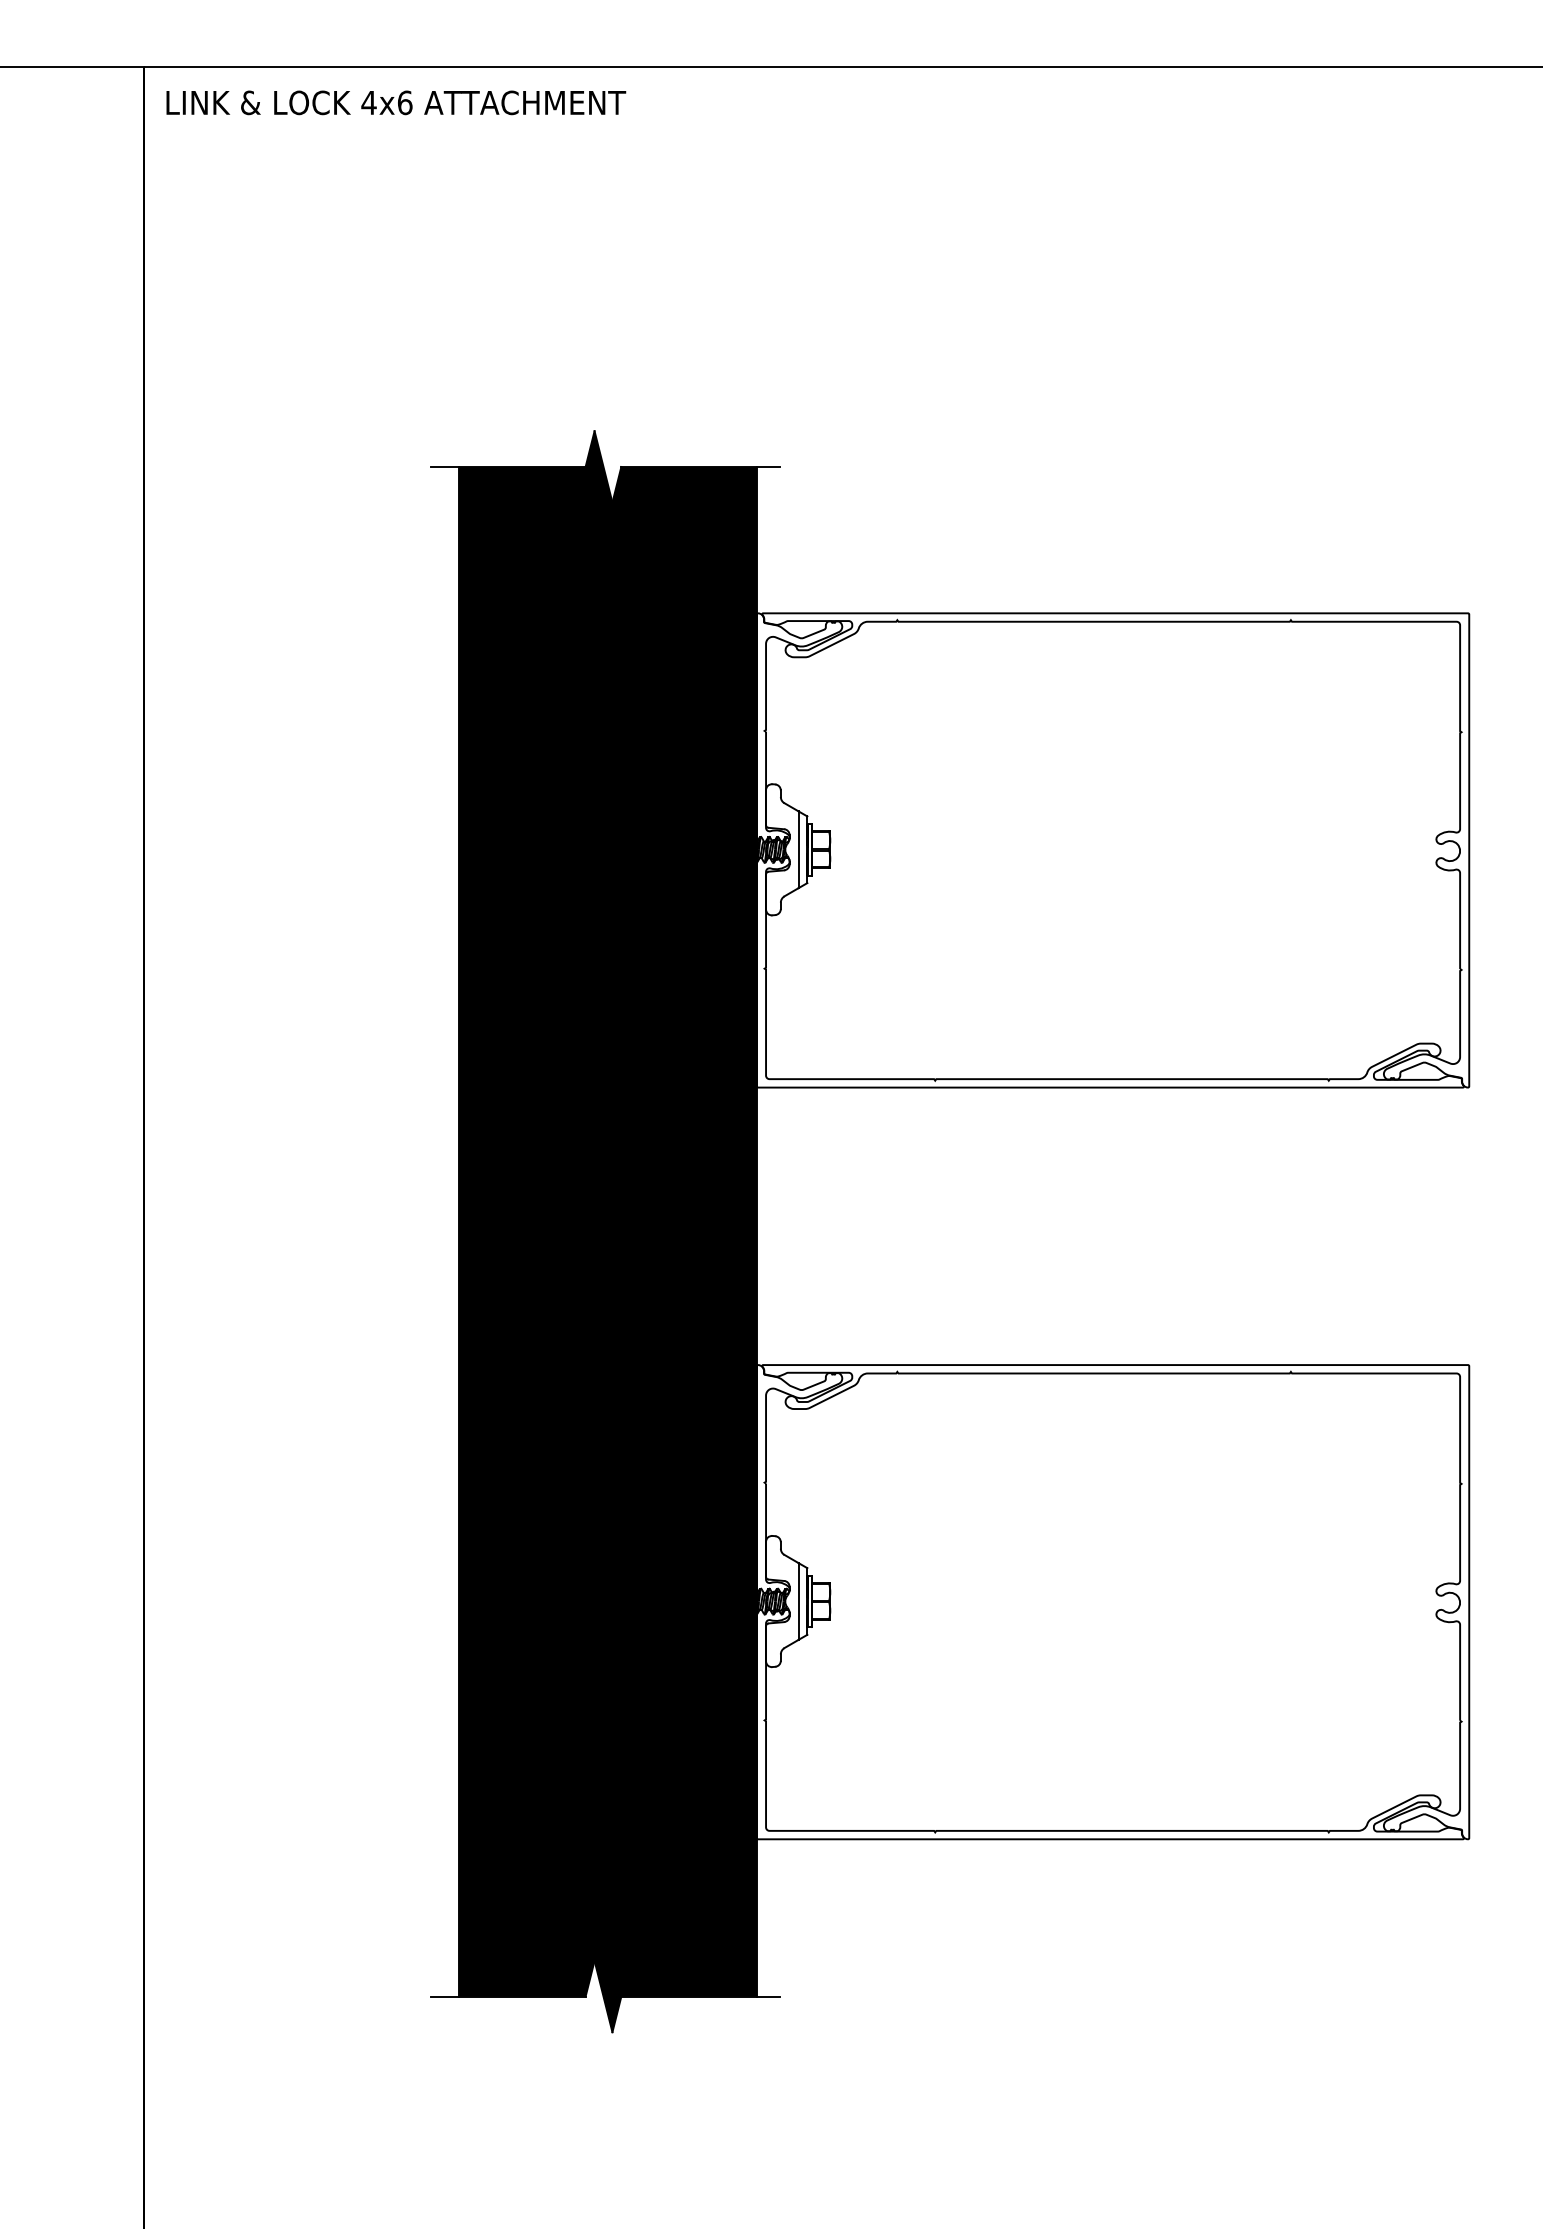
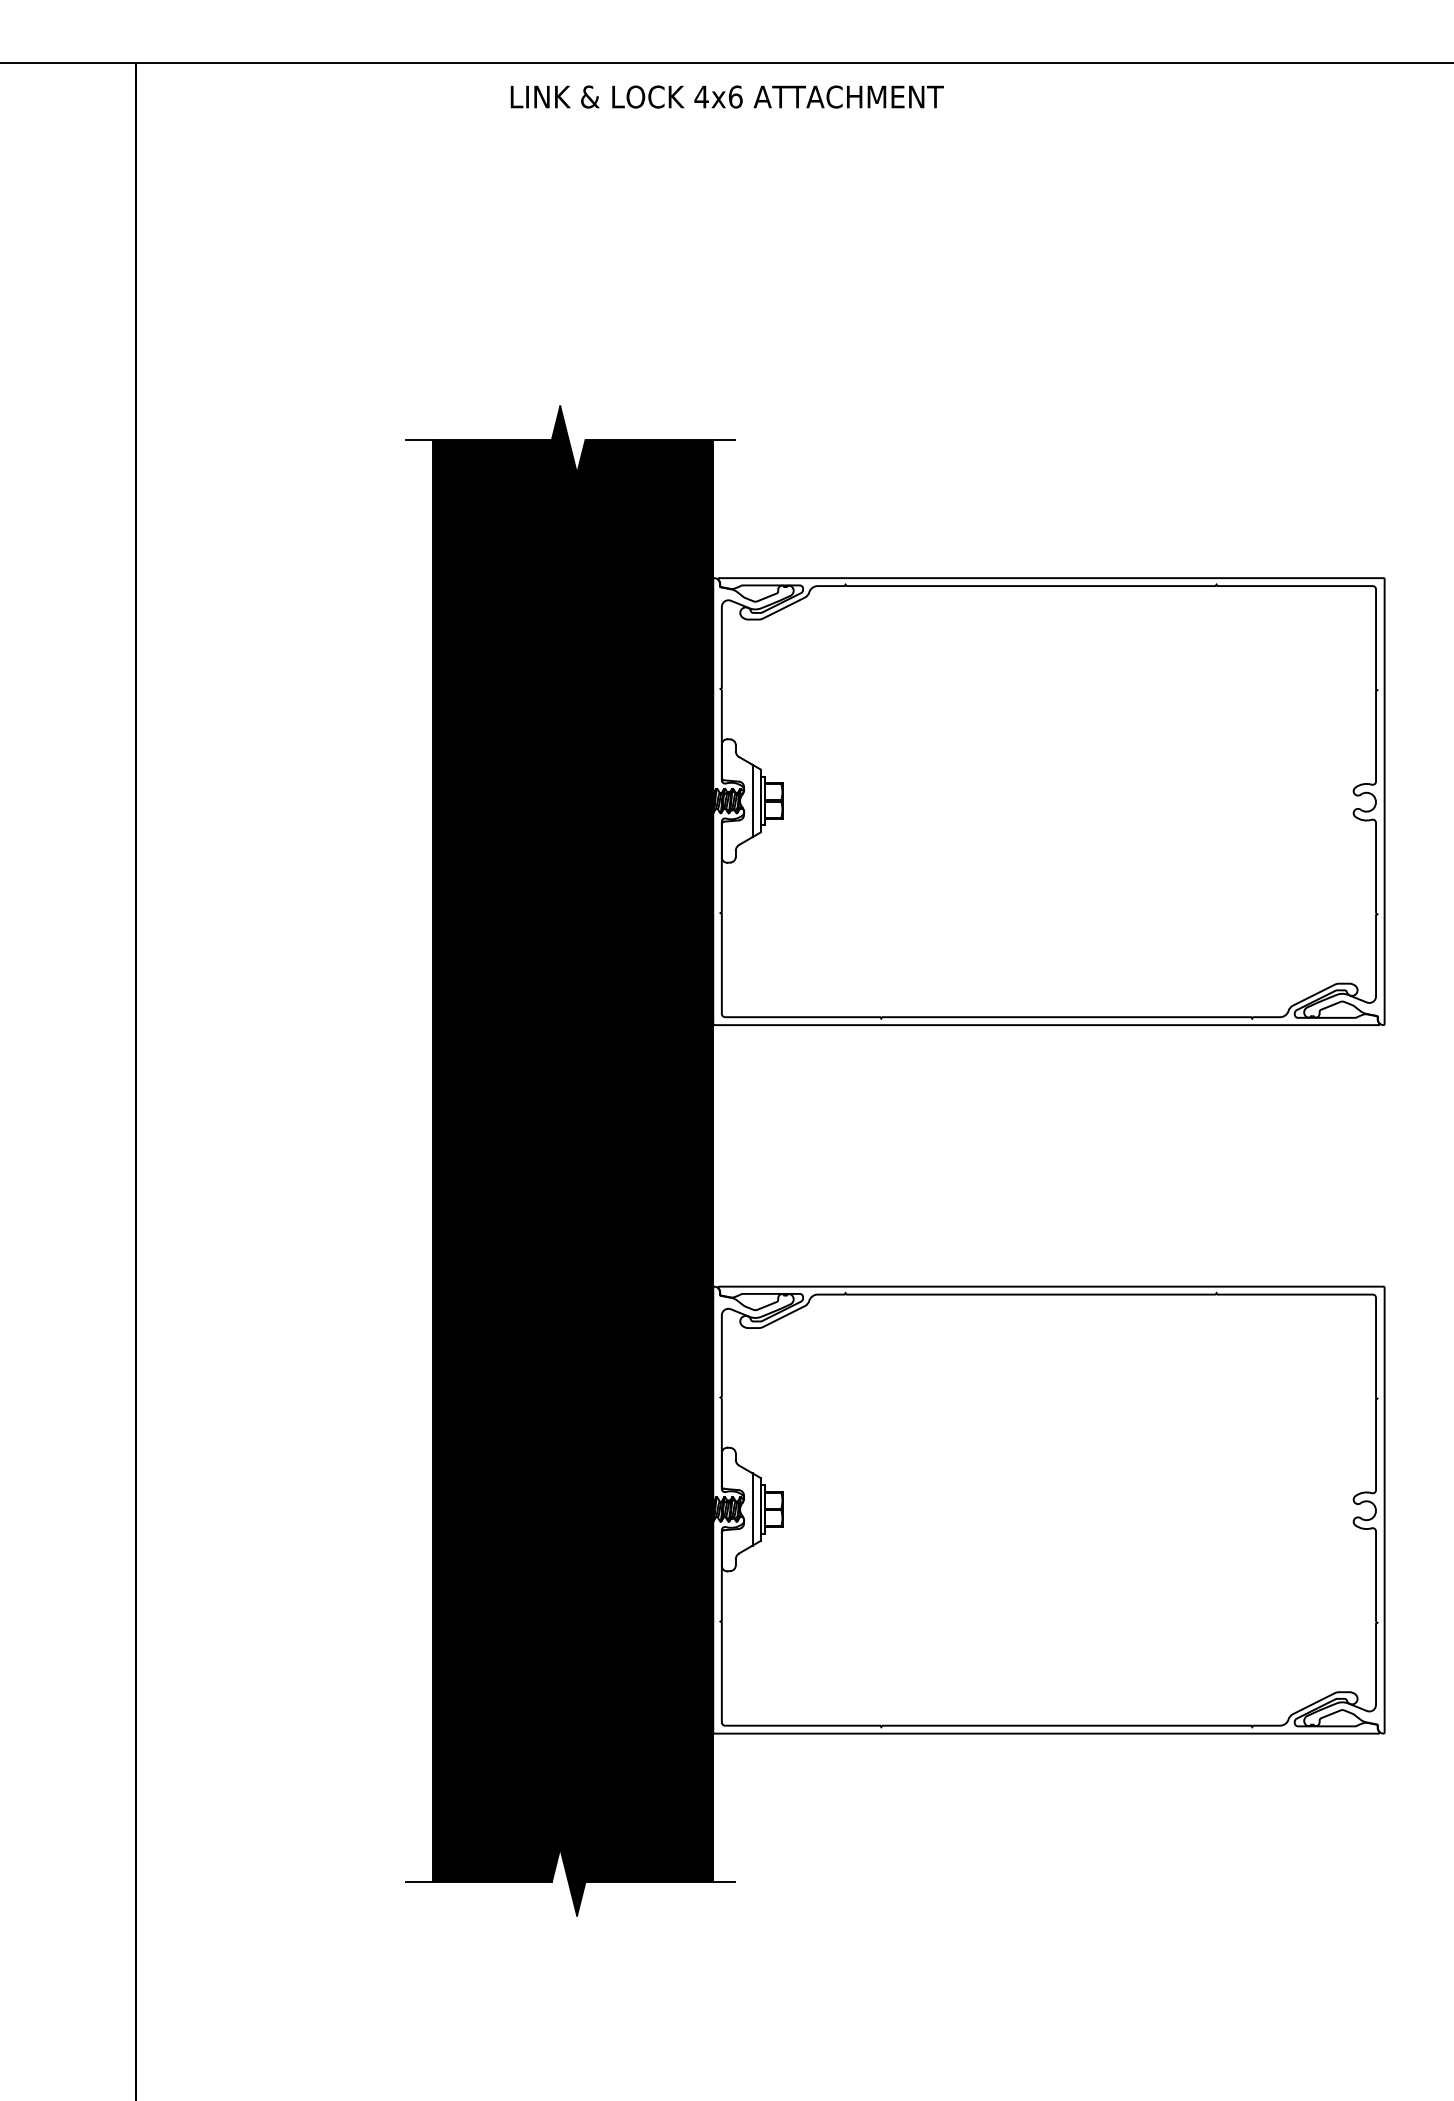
text: (395, 102) -> (726, 96), moved

